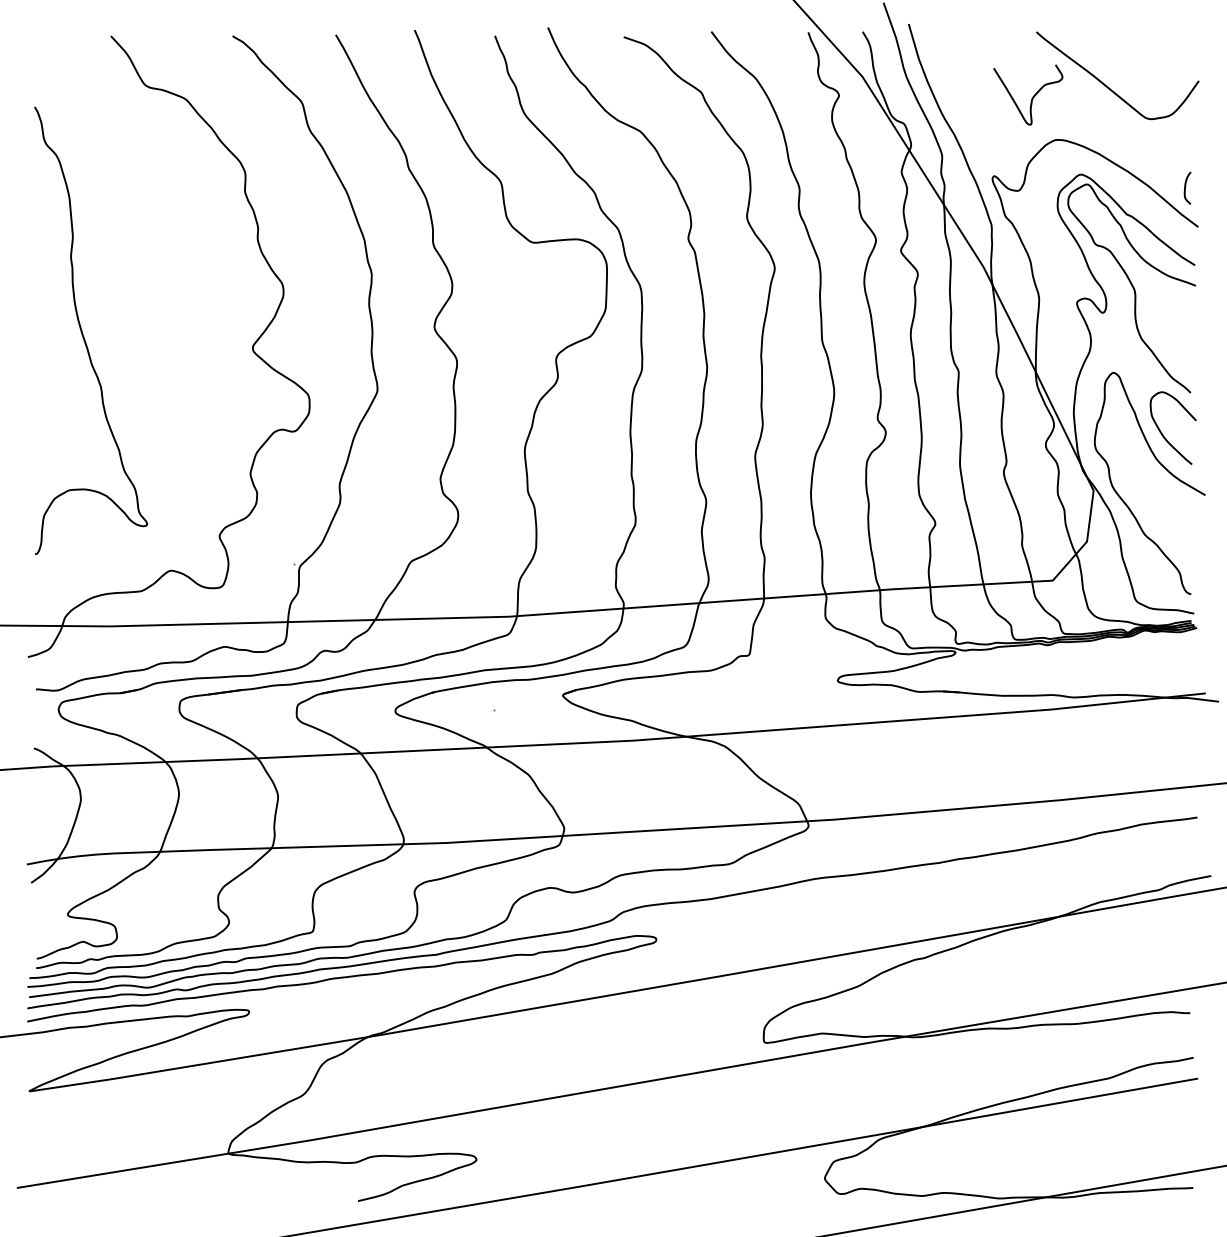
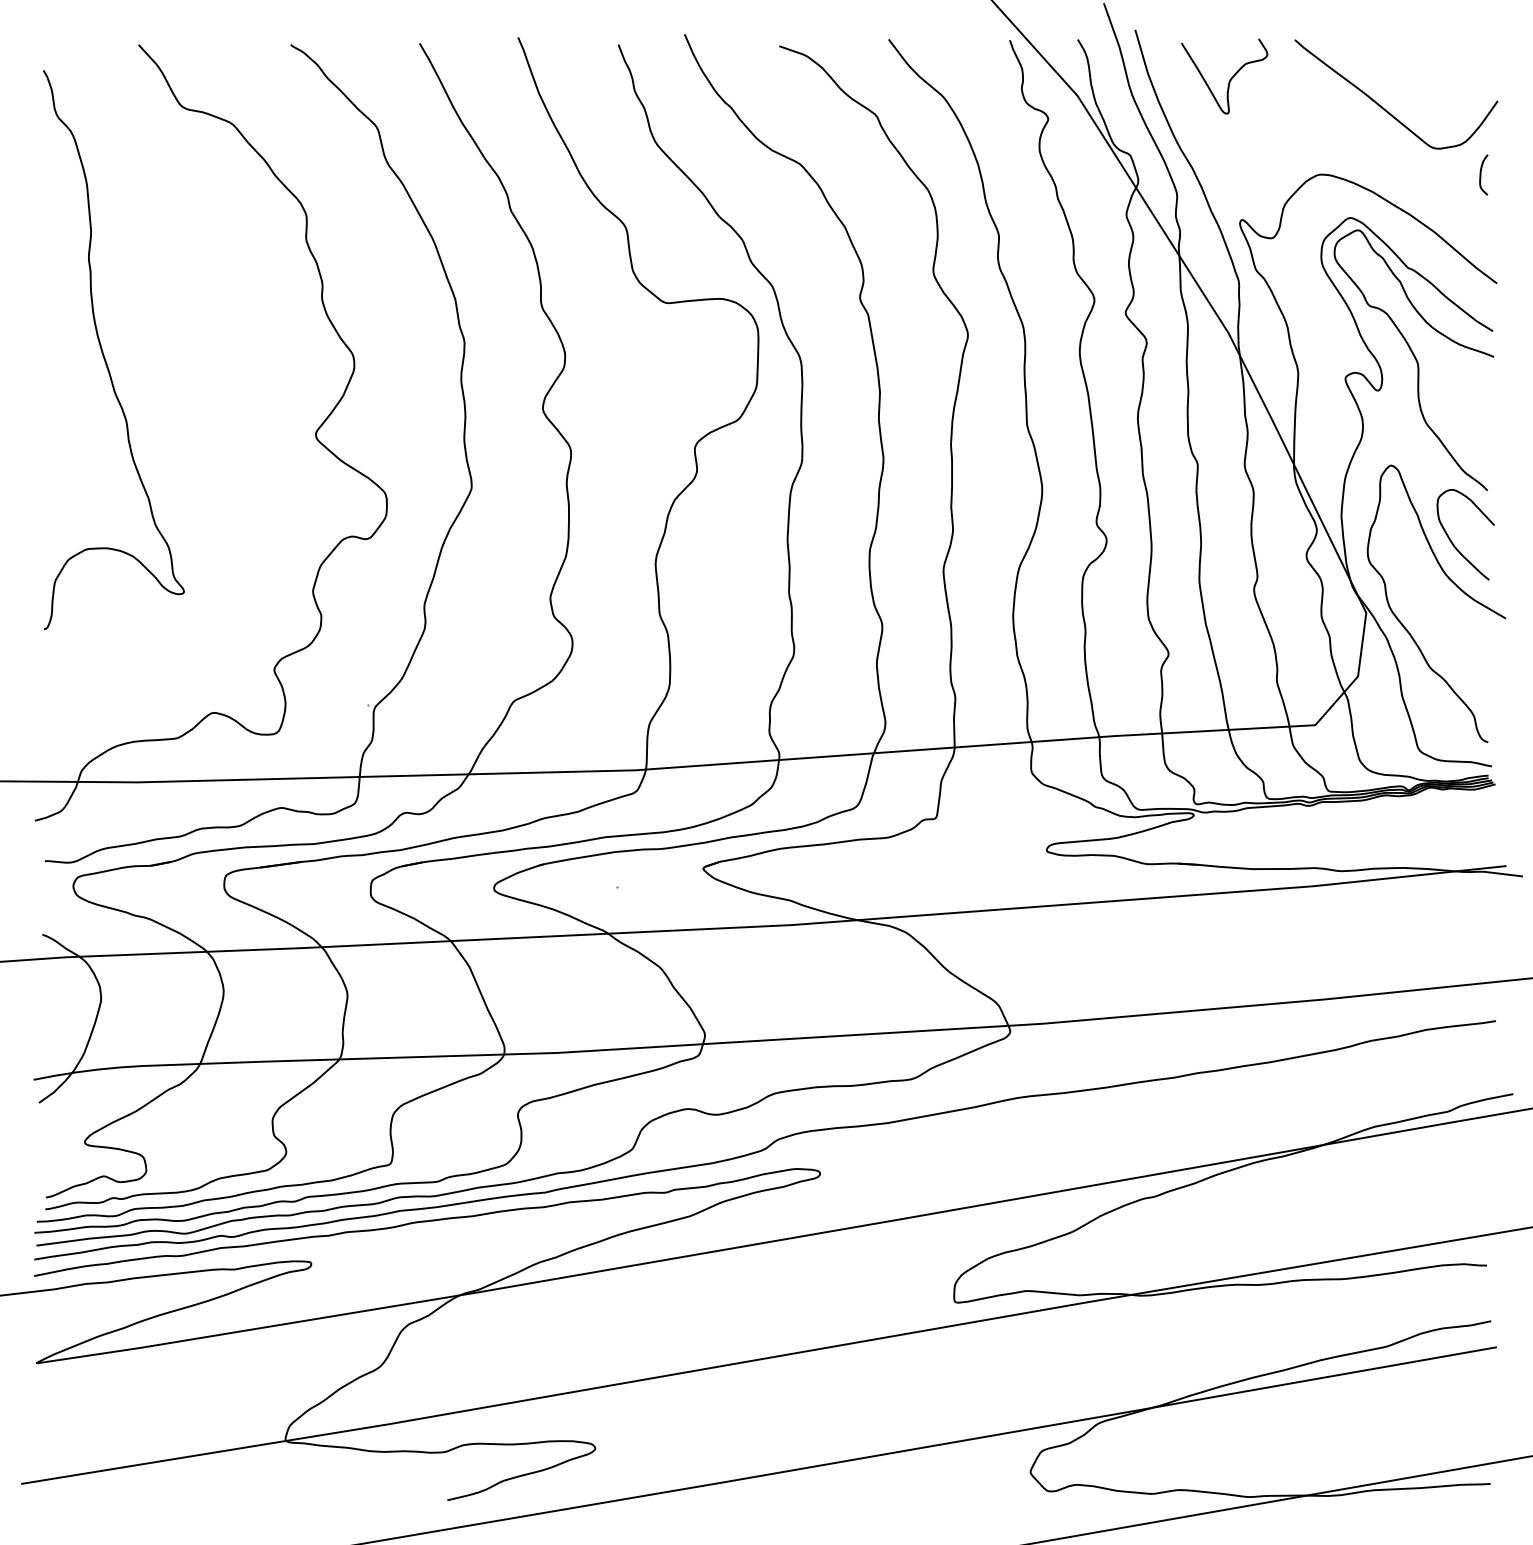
curve: (1032, 97) -> (1229, 79), moved
curve: (1185, 187) -> (1481, 174), moved
curve: (82, 331) -> (103, 351), moved

